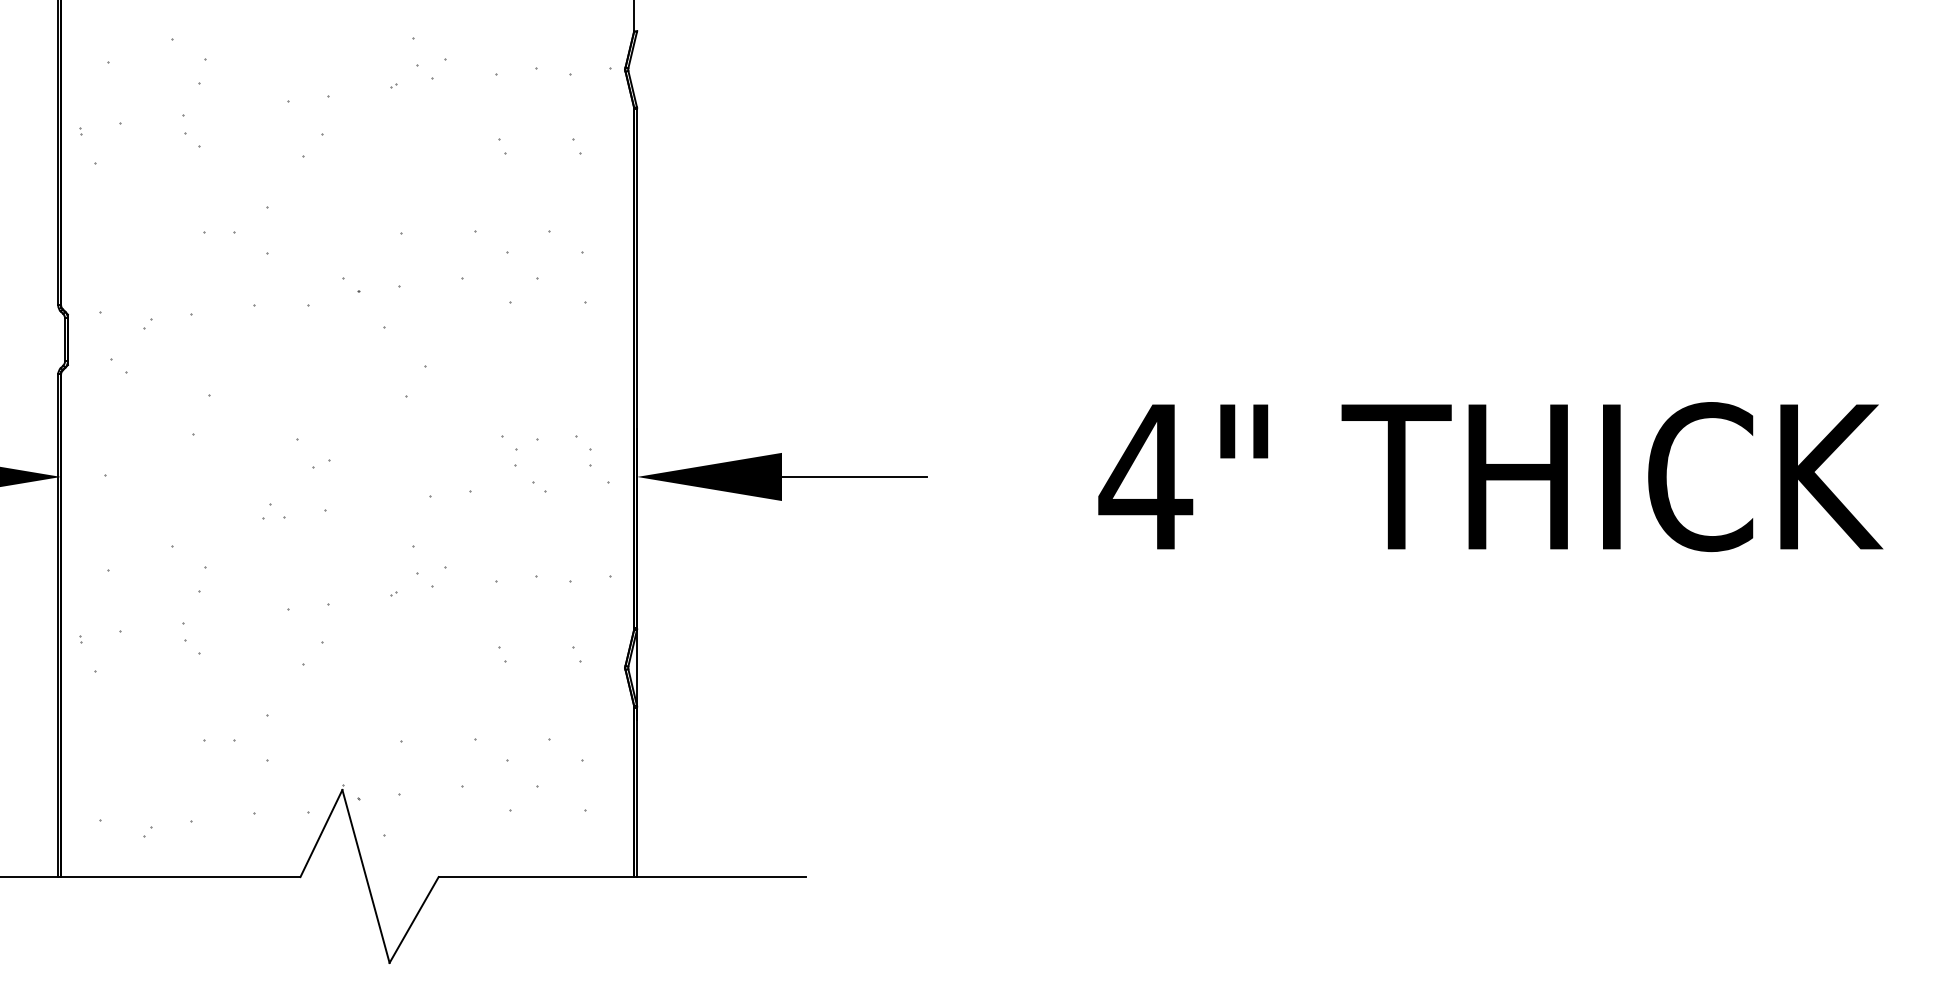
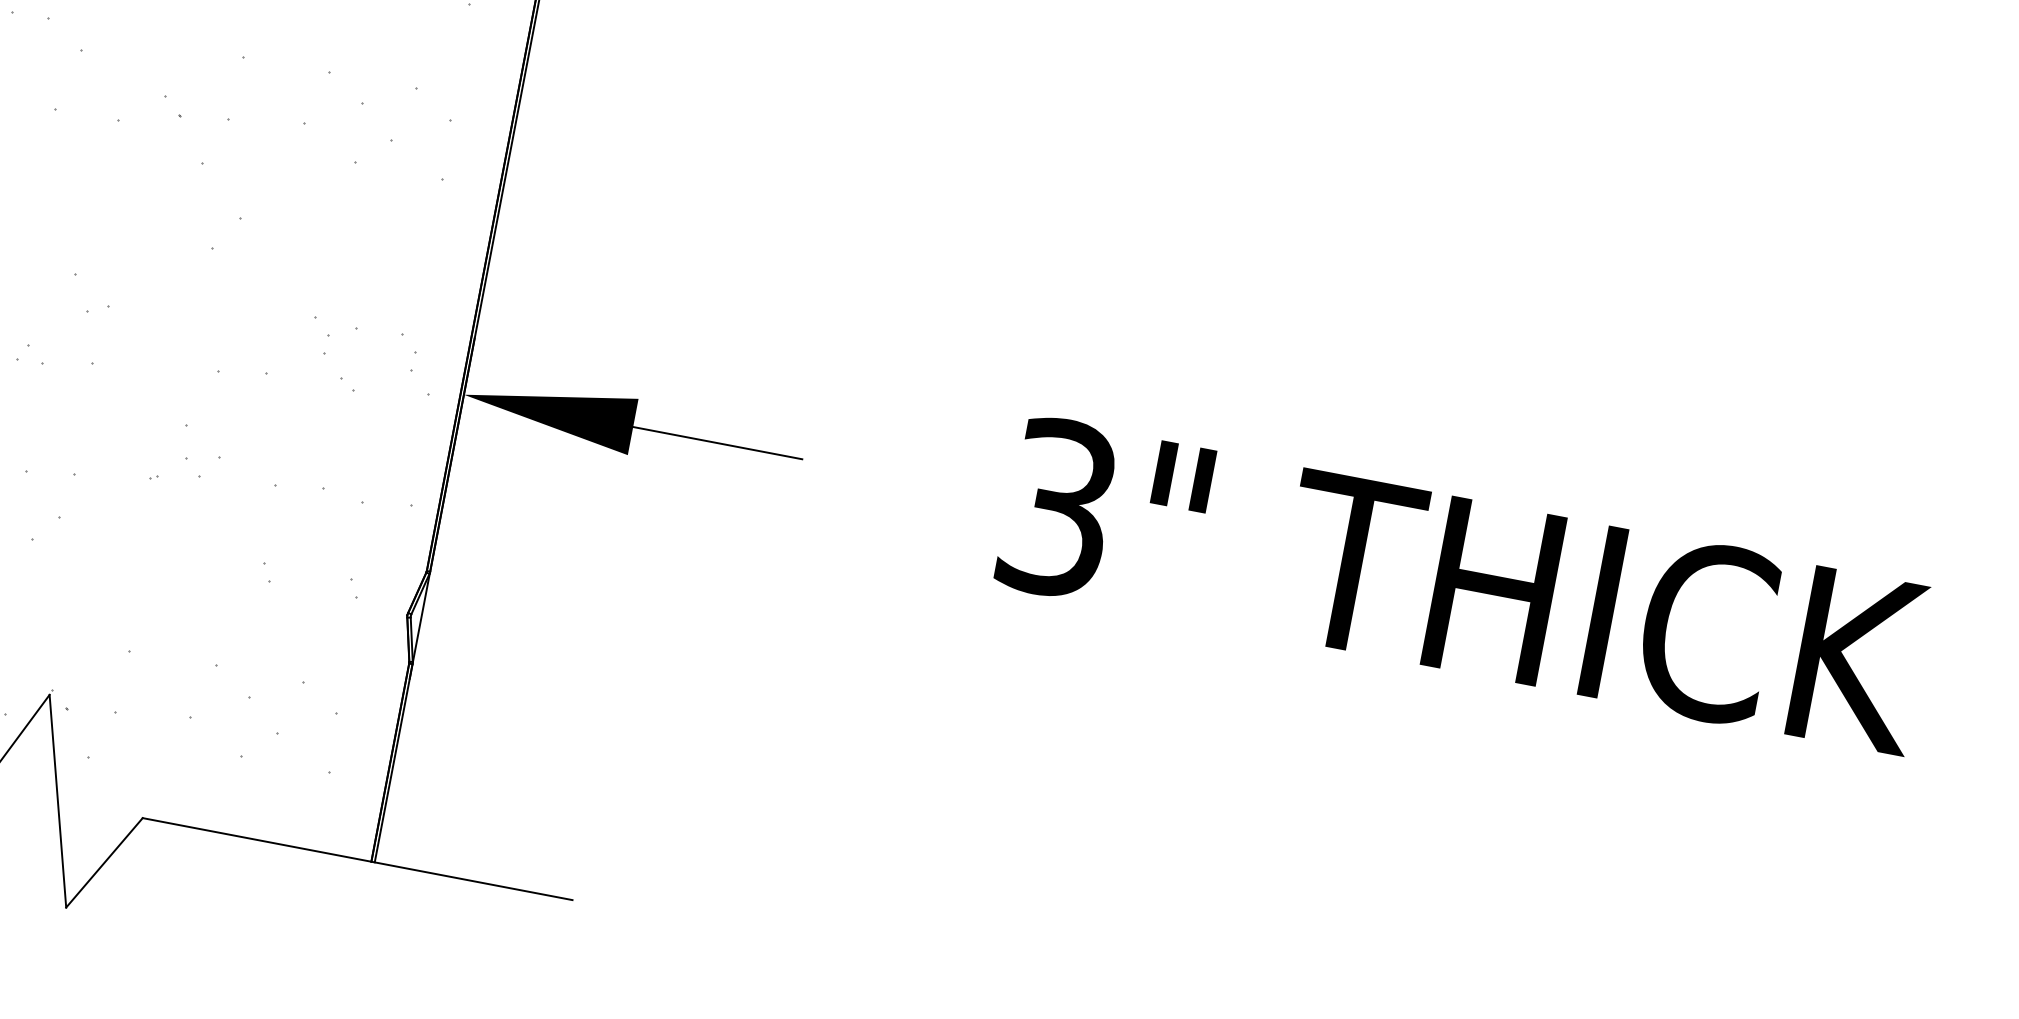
text: (1145, 477) -> (1057, 508), 4" -> 3"

